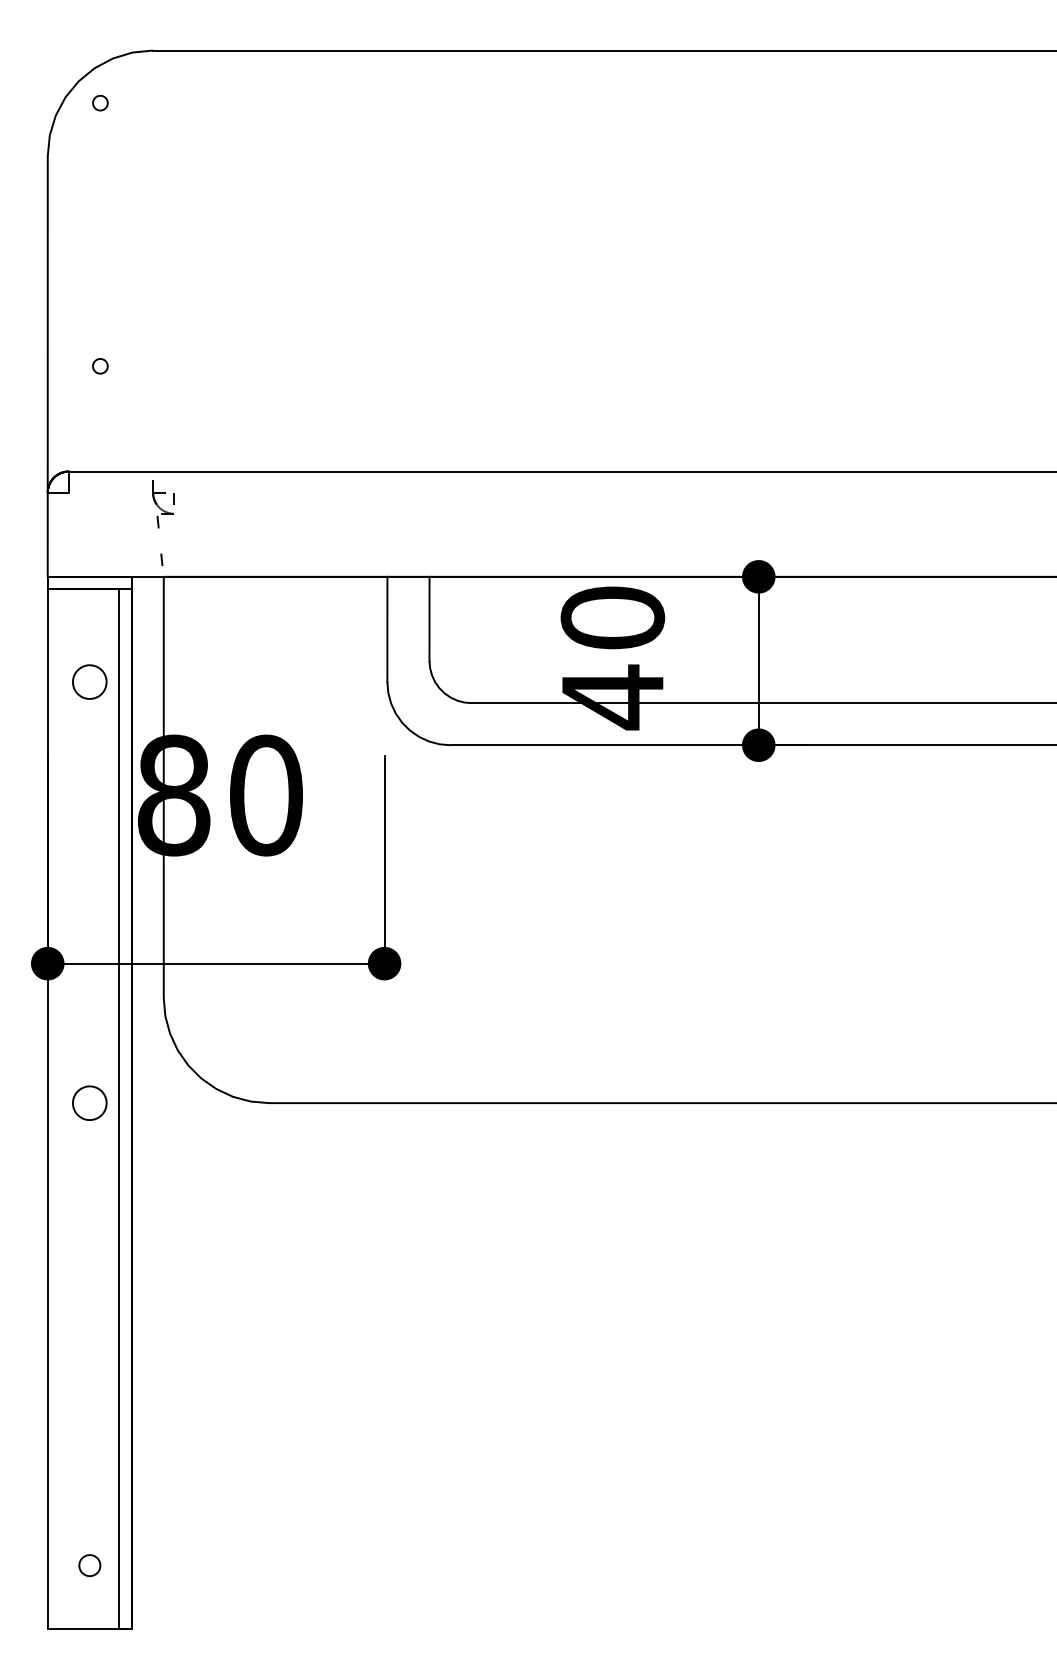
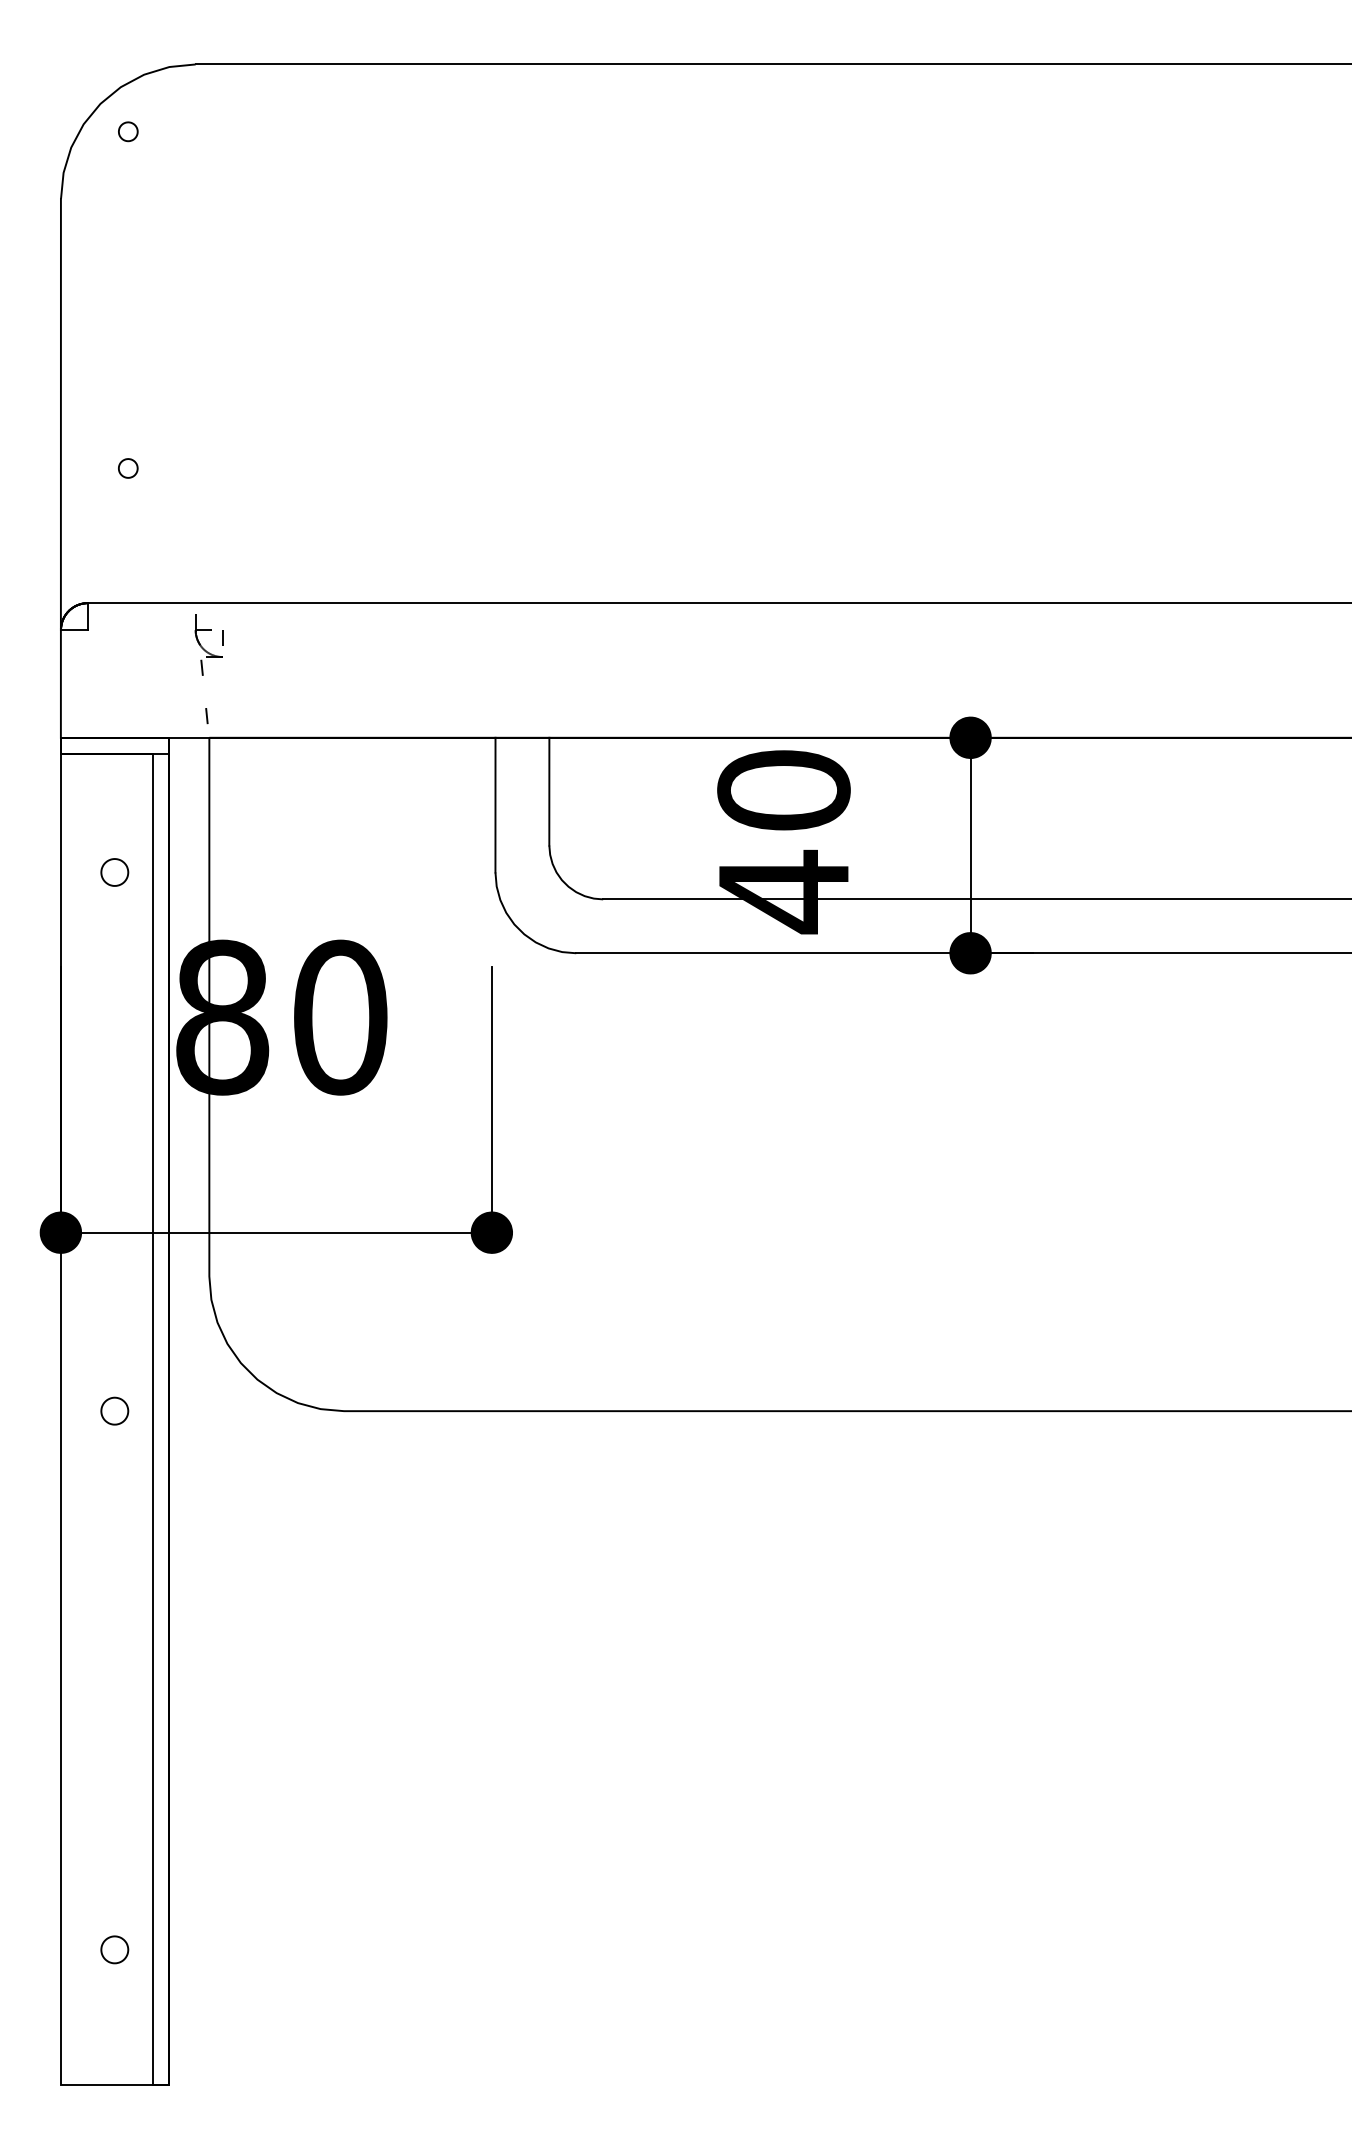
part: (89, 682) -> (114, 872), size x0.62
part: (89, 1102) -> (114, 1410), size x0.62
part: (89, 1565) -> (114, 1949), moved

